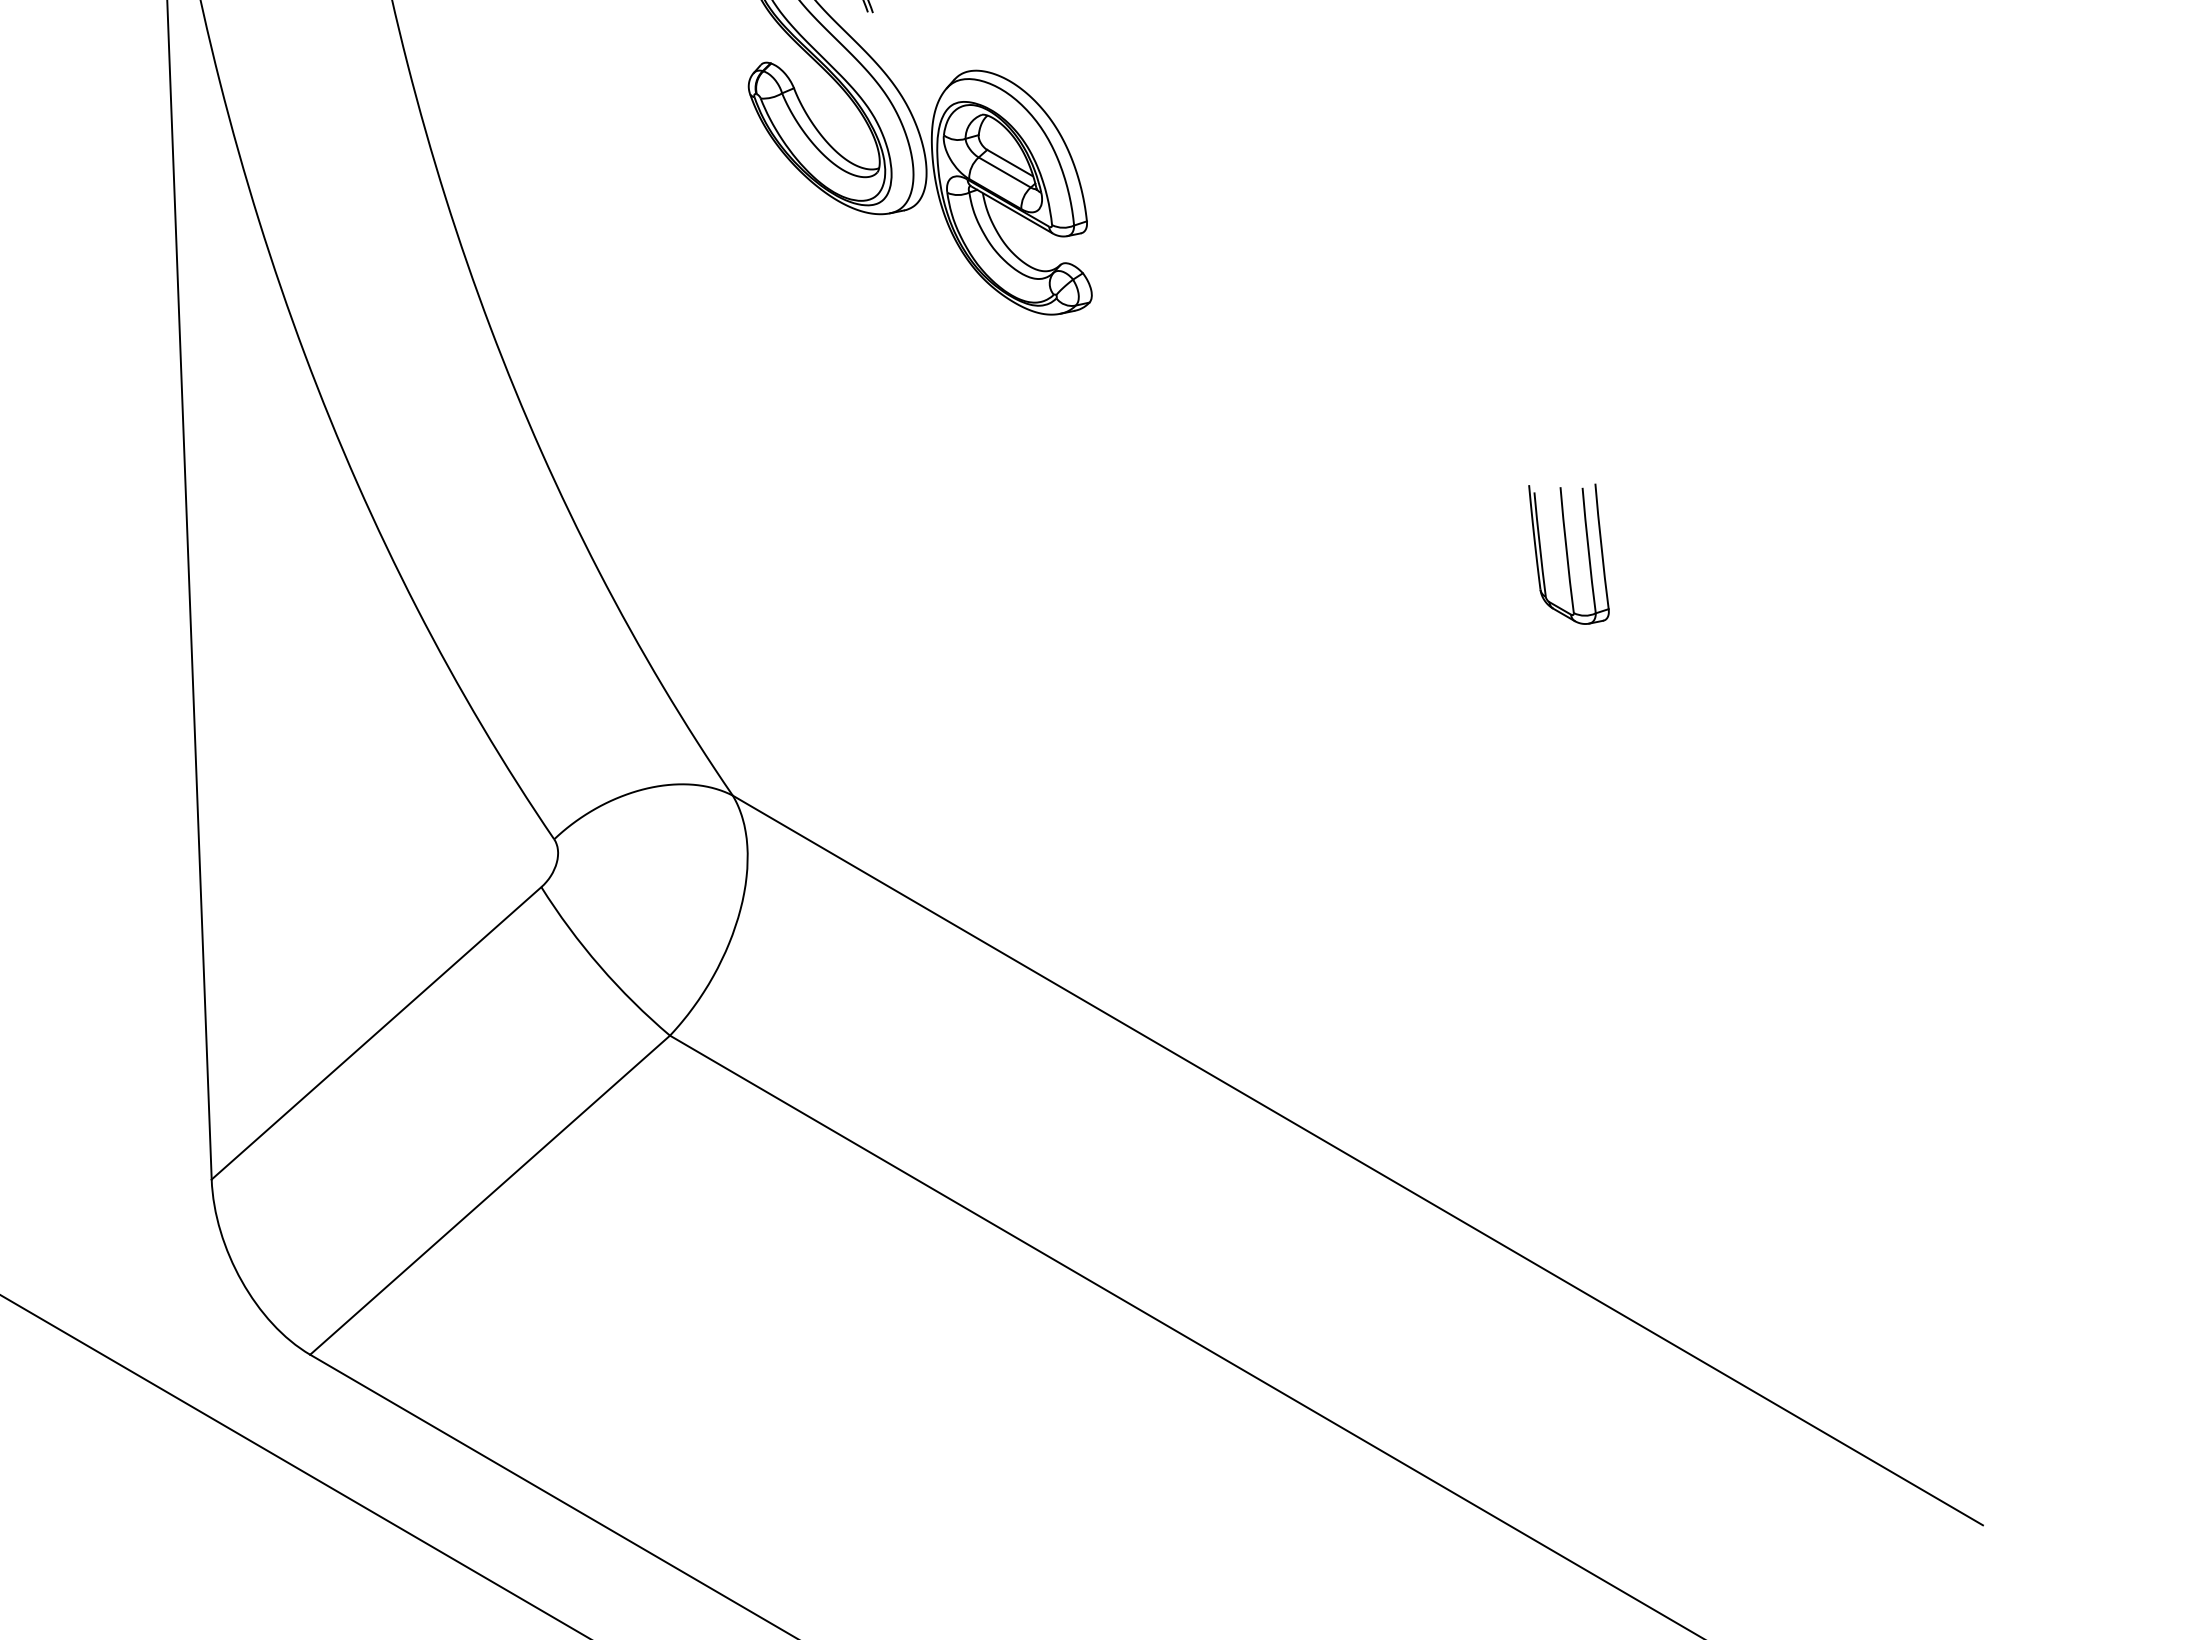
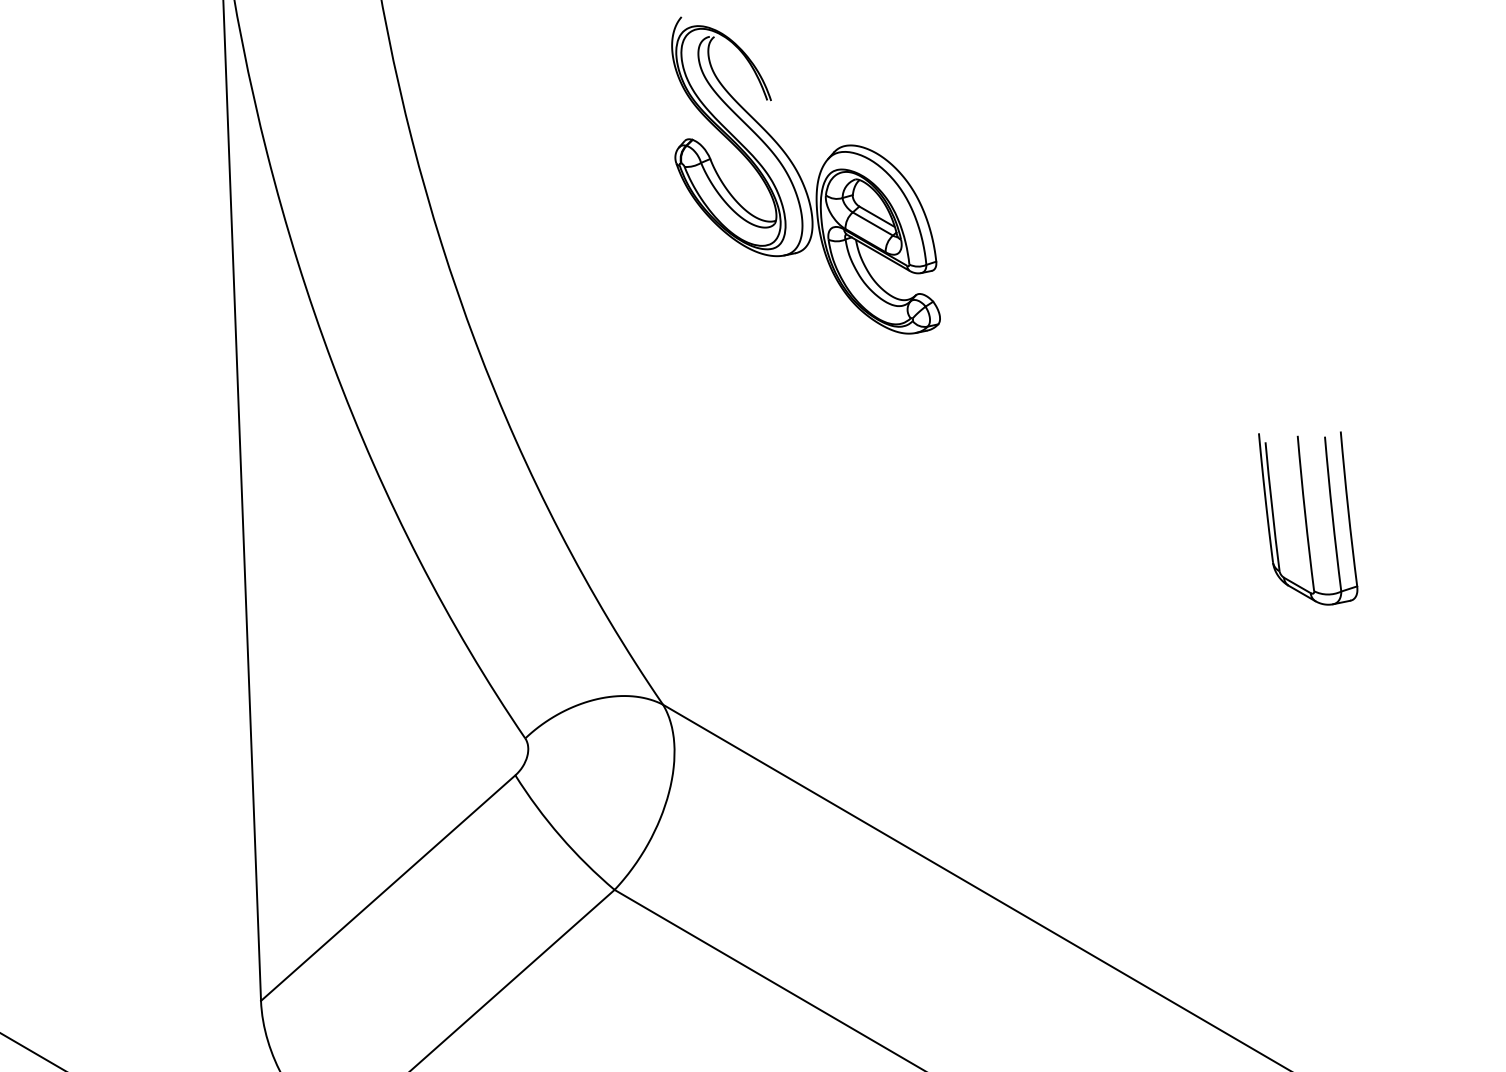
part: (1568, 553) -> (1307, 517), size x1.6

